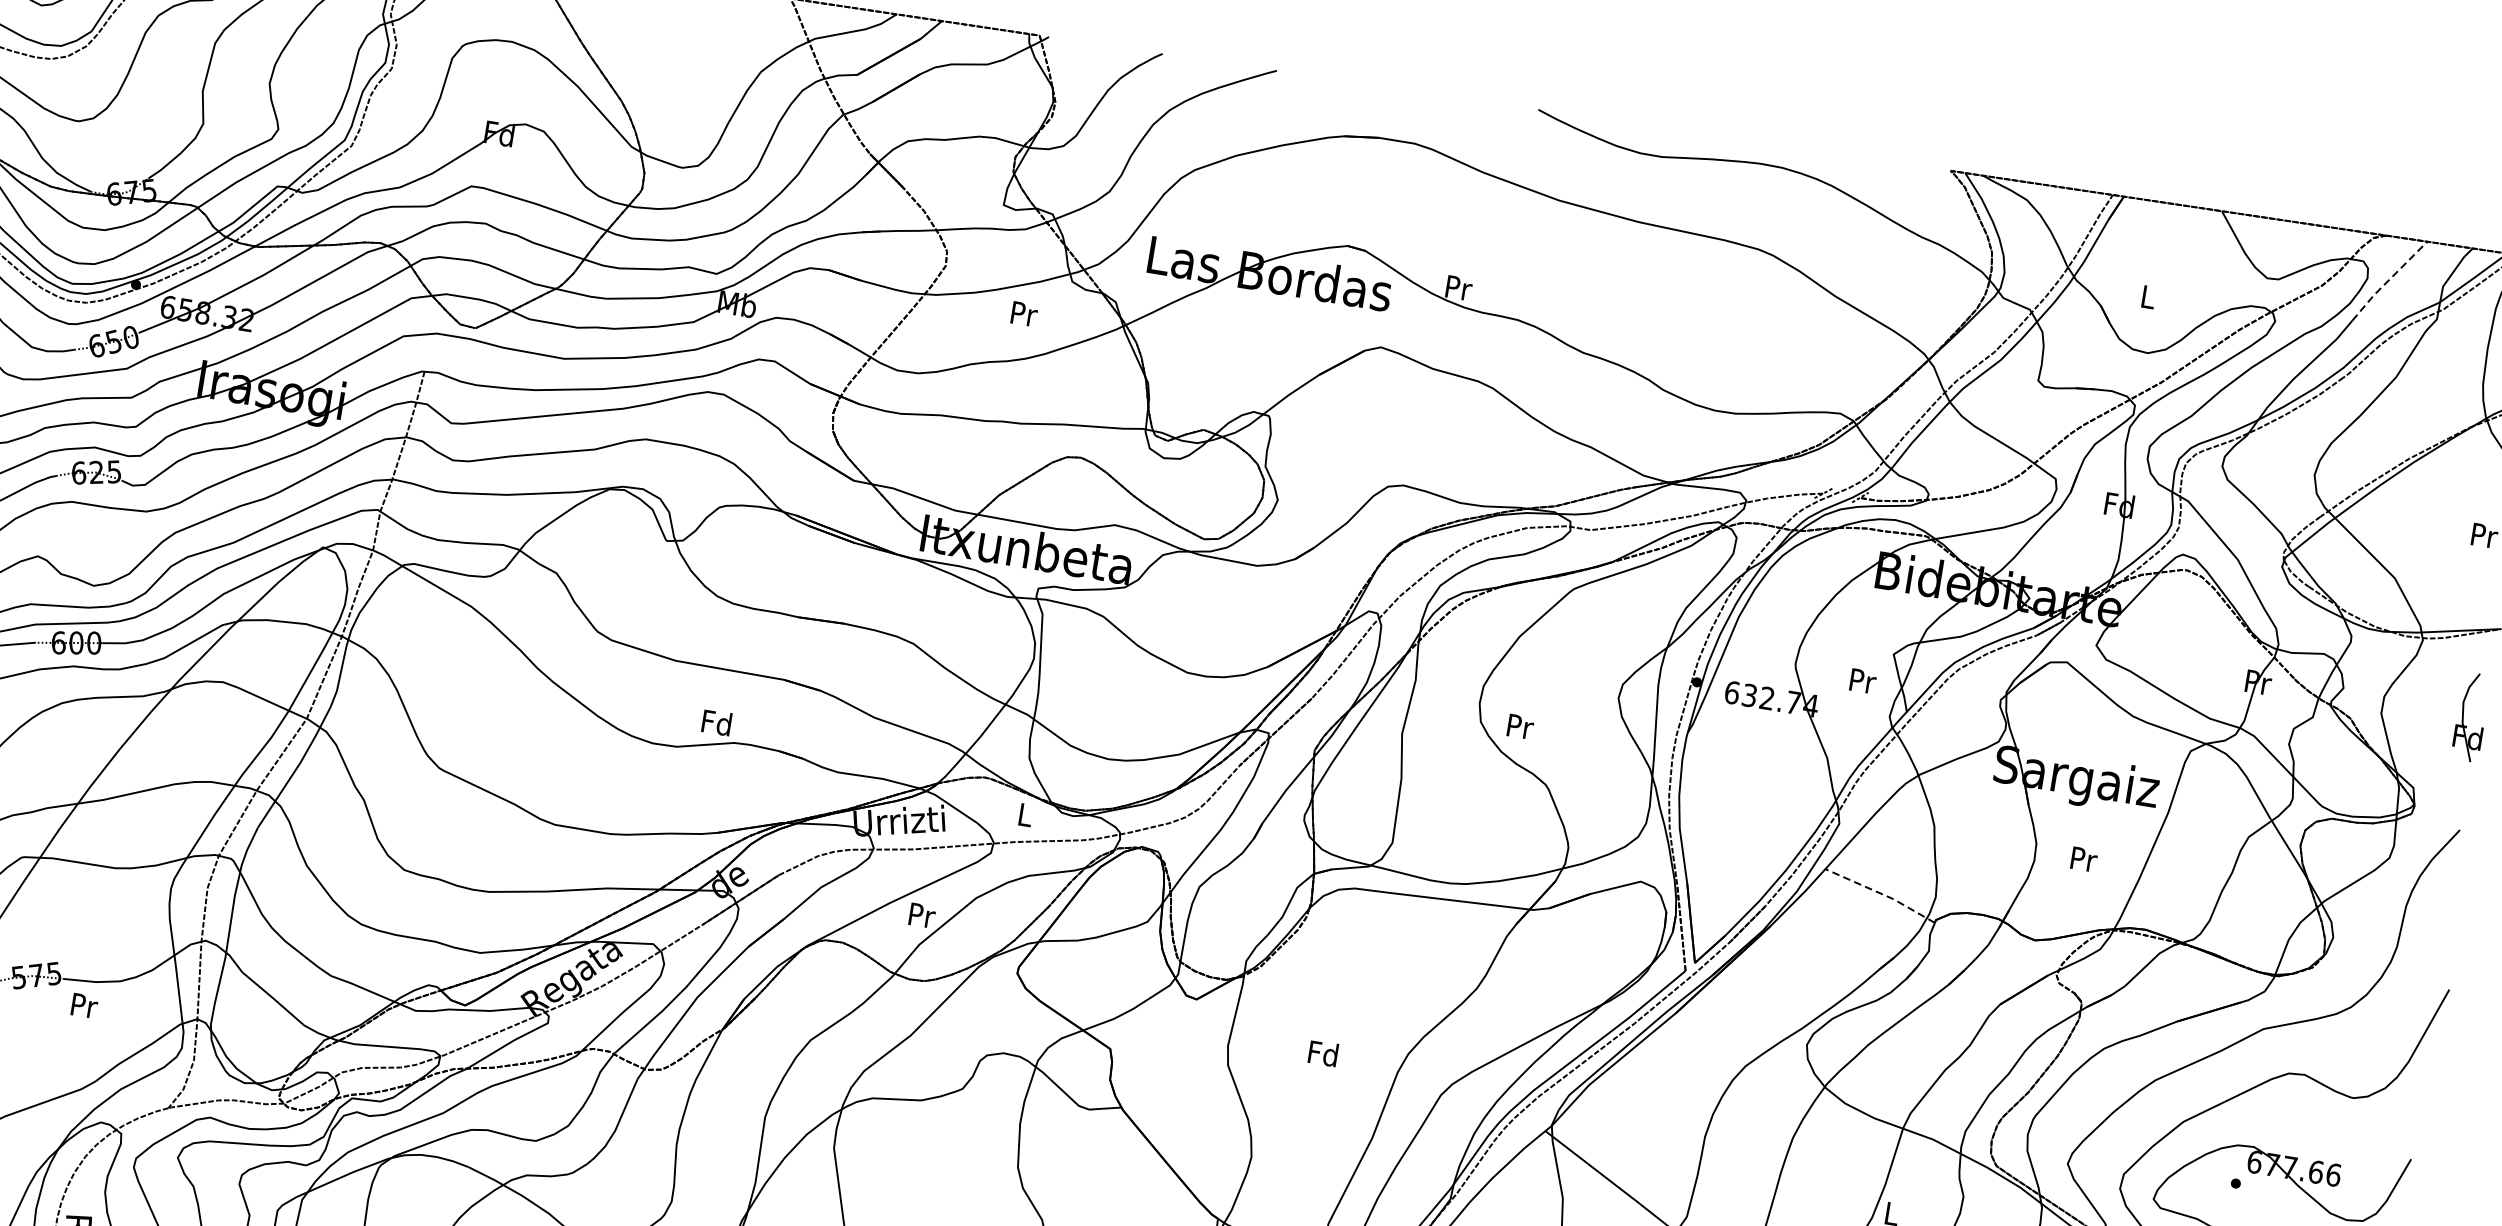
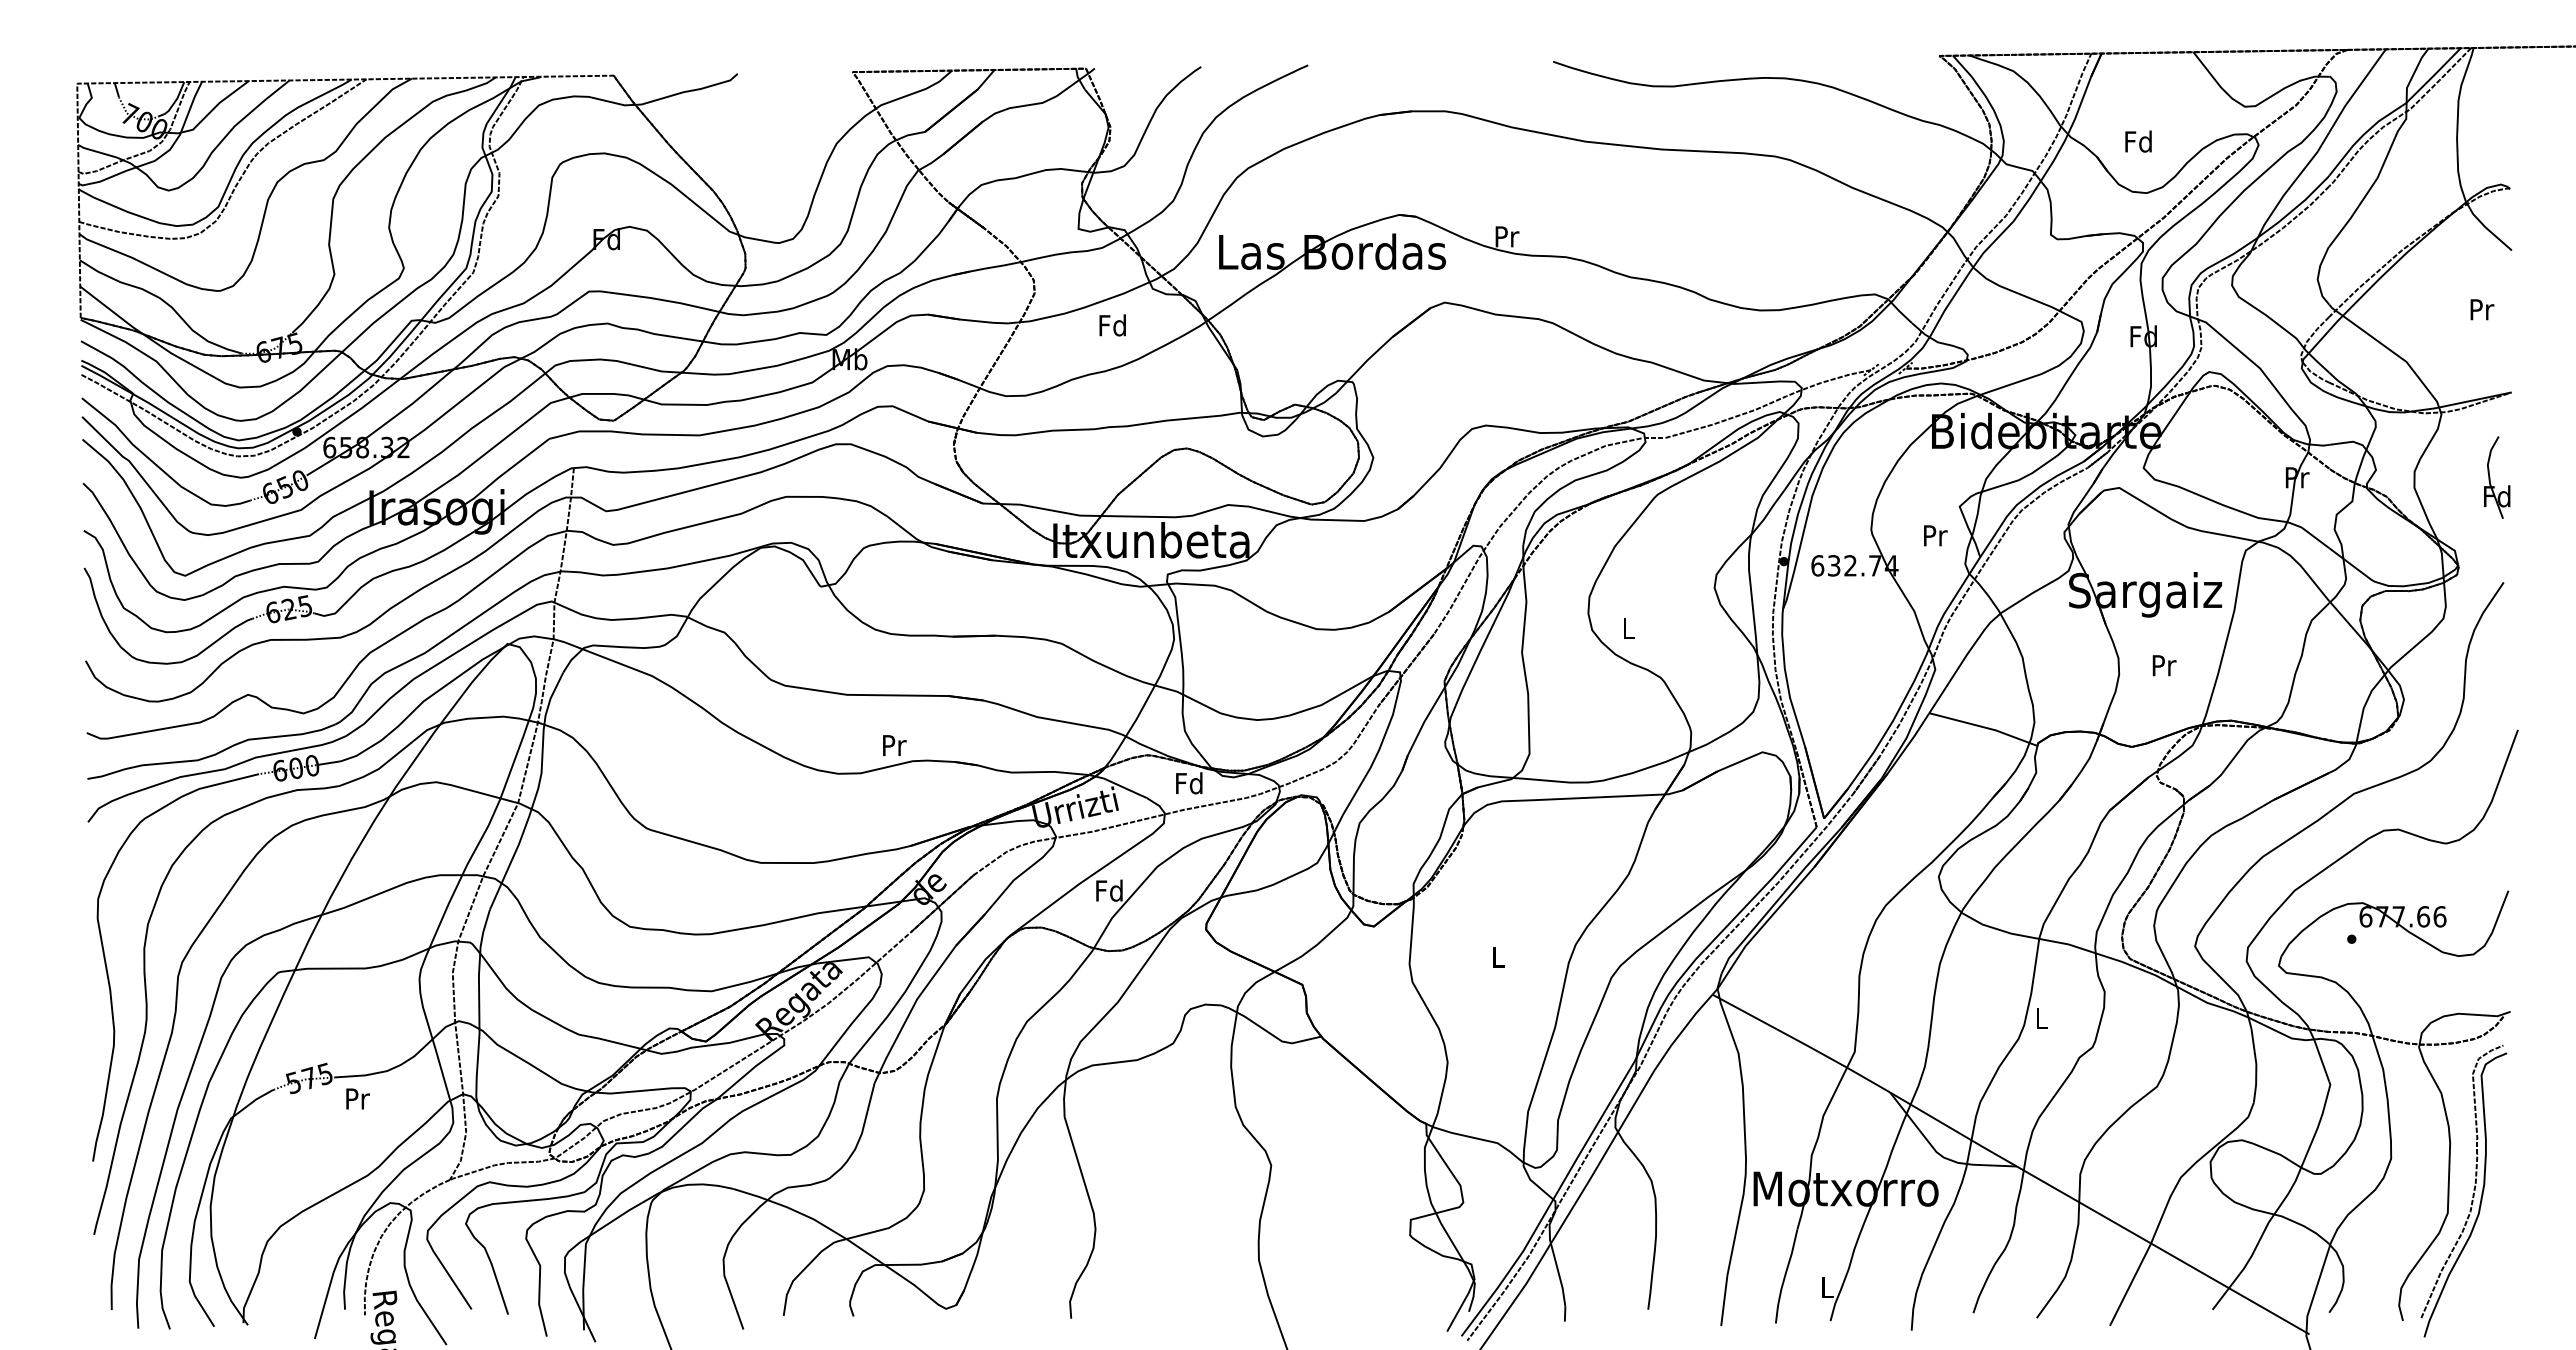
line: (2390, 279) -> (2357, 89), dashed -> solid
text: (2147, 296) -> (2138, 141), L -> Fd
text: (1023, 313) -> (1112, 325), Pr -> Fd
text: (716, 722) -> (893, 745), Fd -> Pr
text: (1520, 726) -> (1629, 628), Pr -> L
text: (1025, 814) -> (1189, 783), L -> Fd
line: (1881, 893) -> (1984, 727), dashed -> solid
text: (921, 914) -> (1109, 890), Pr -> Fd
text: (1322, 1053) -> (1497, 957), Fd -> L

